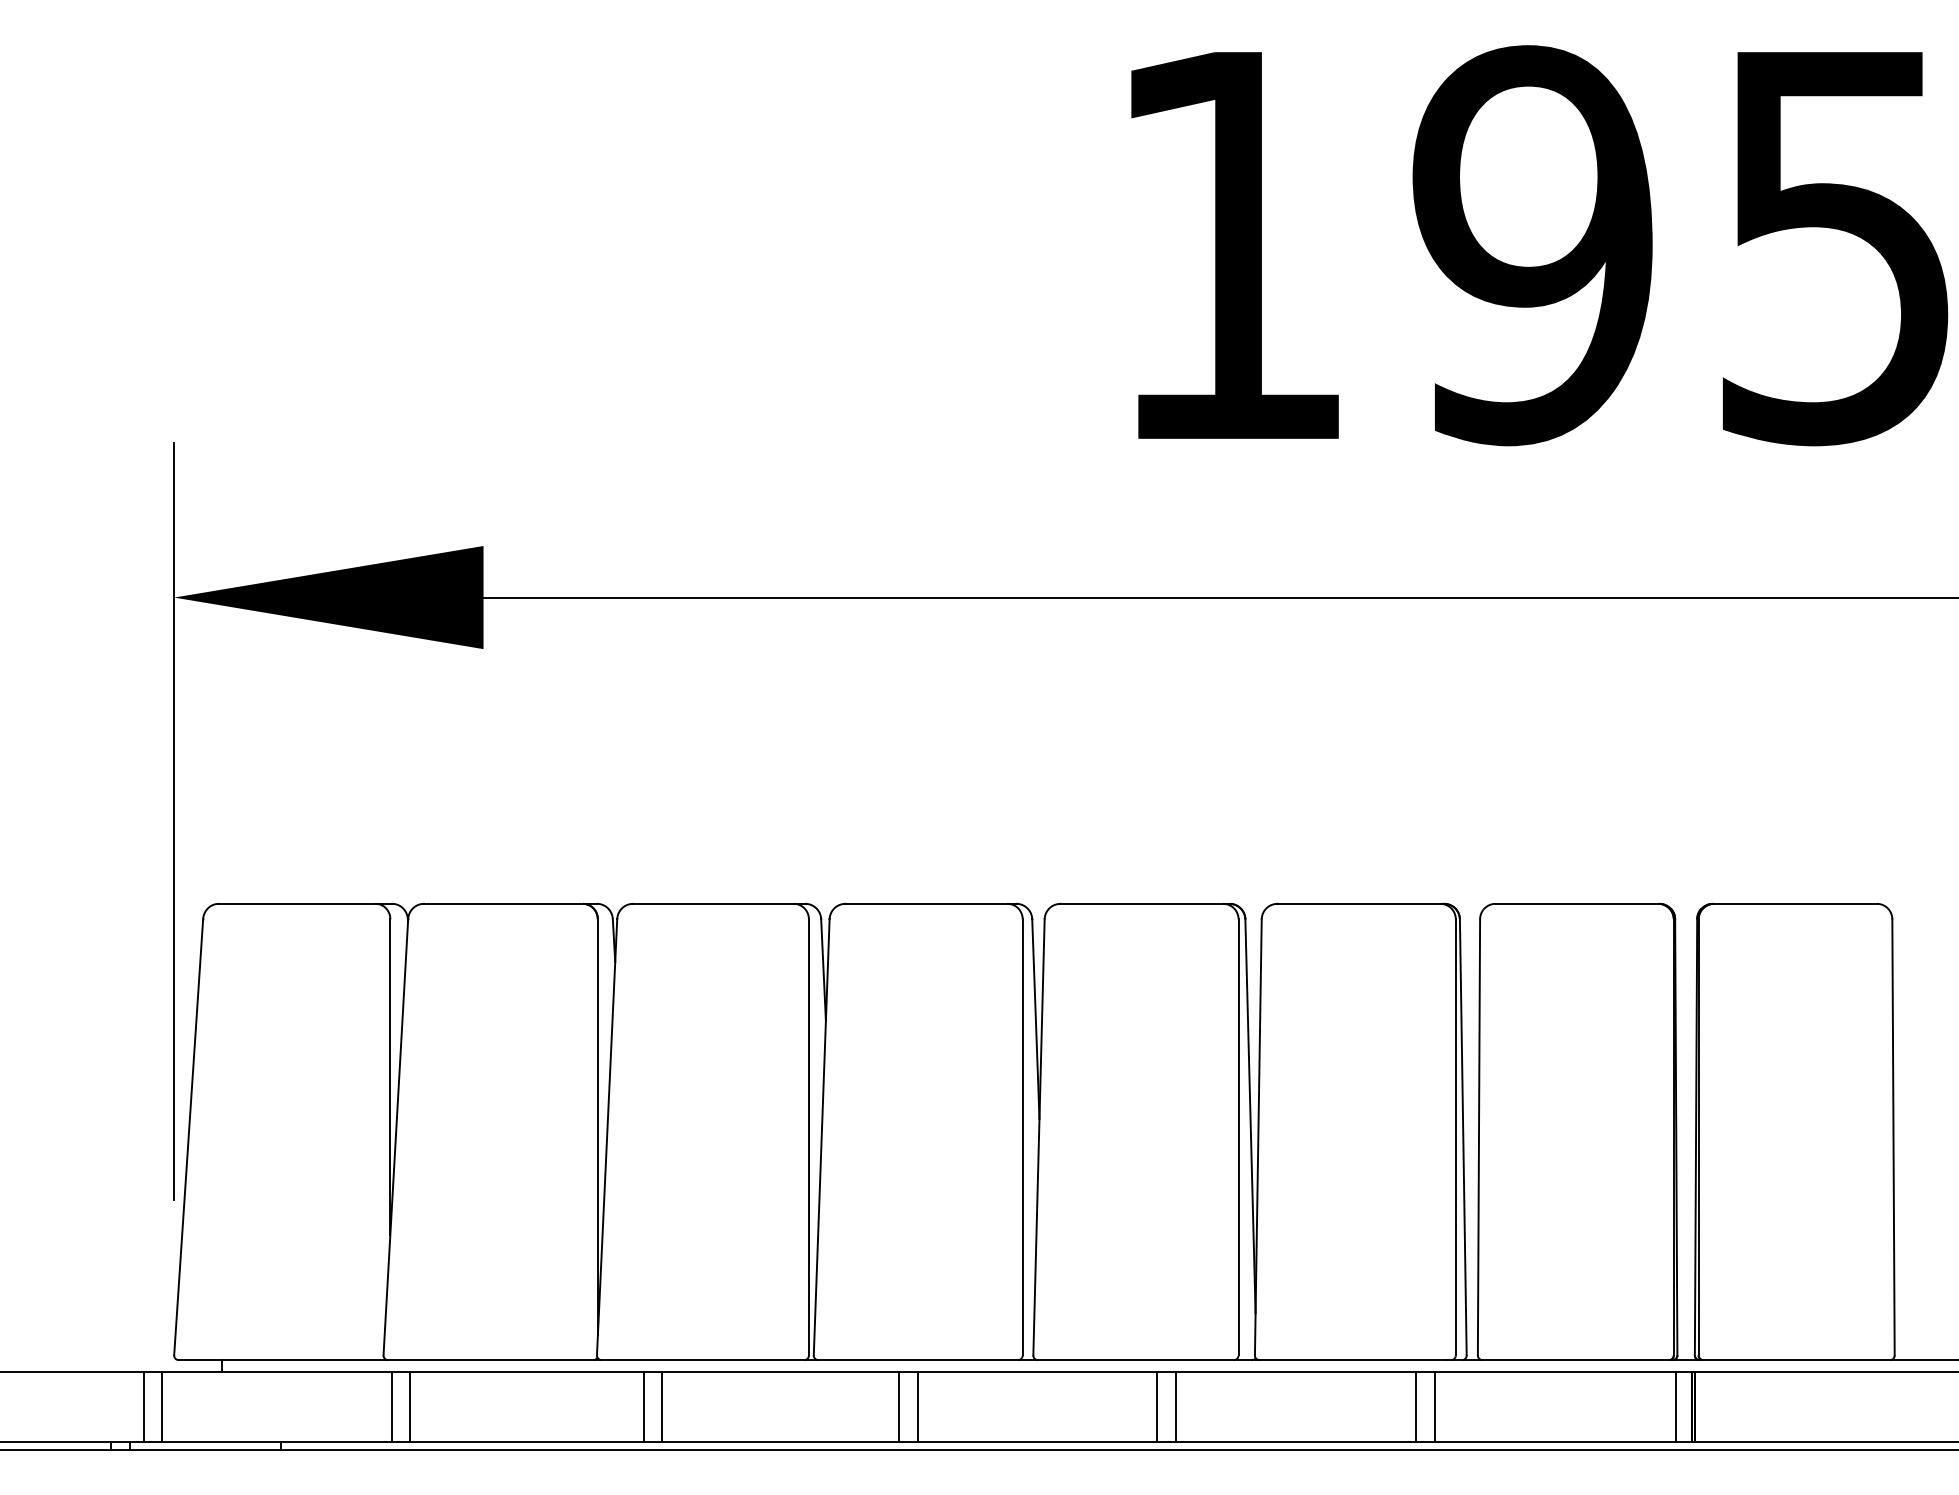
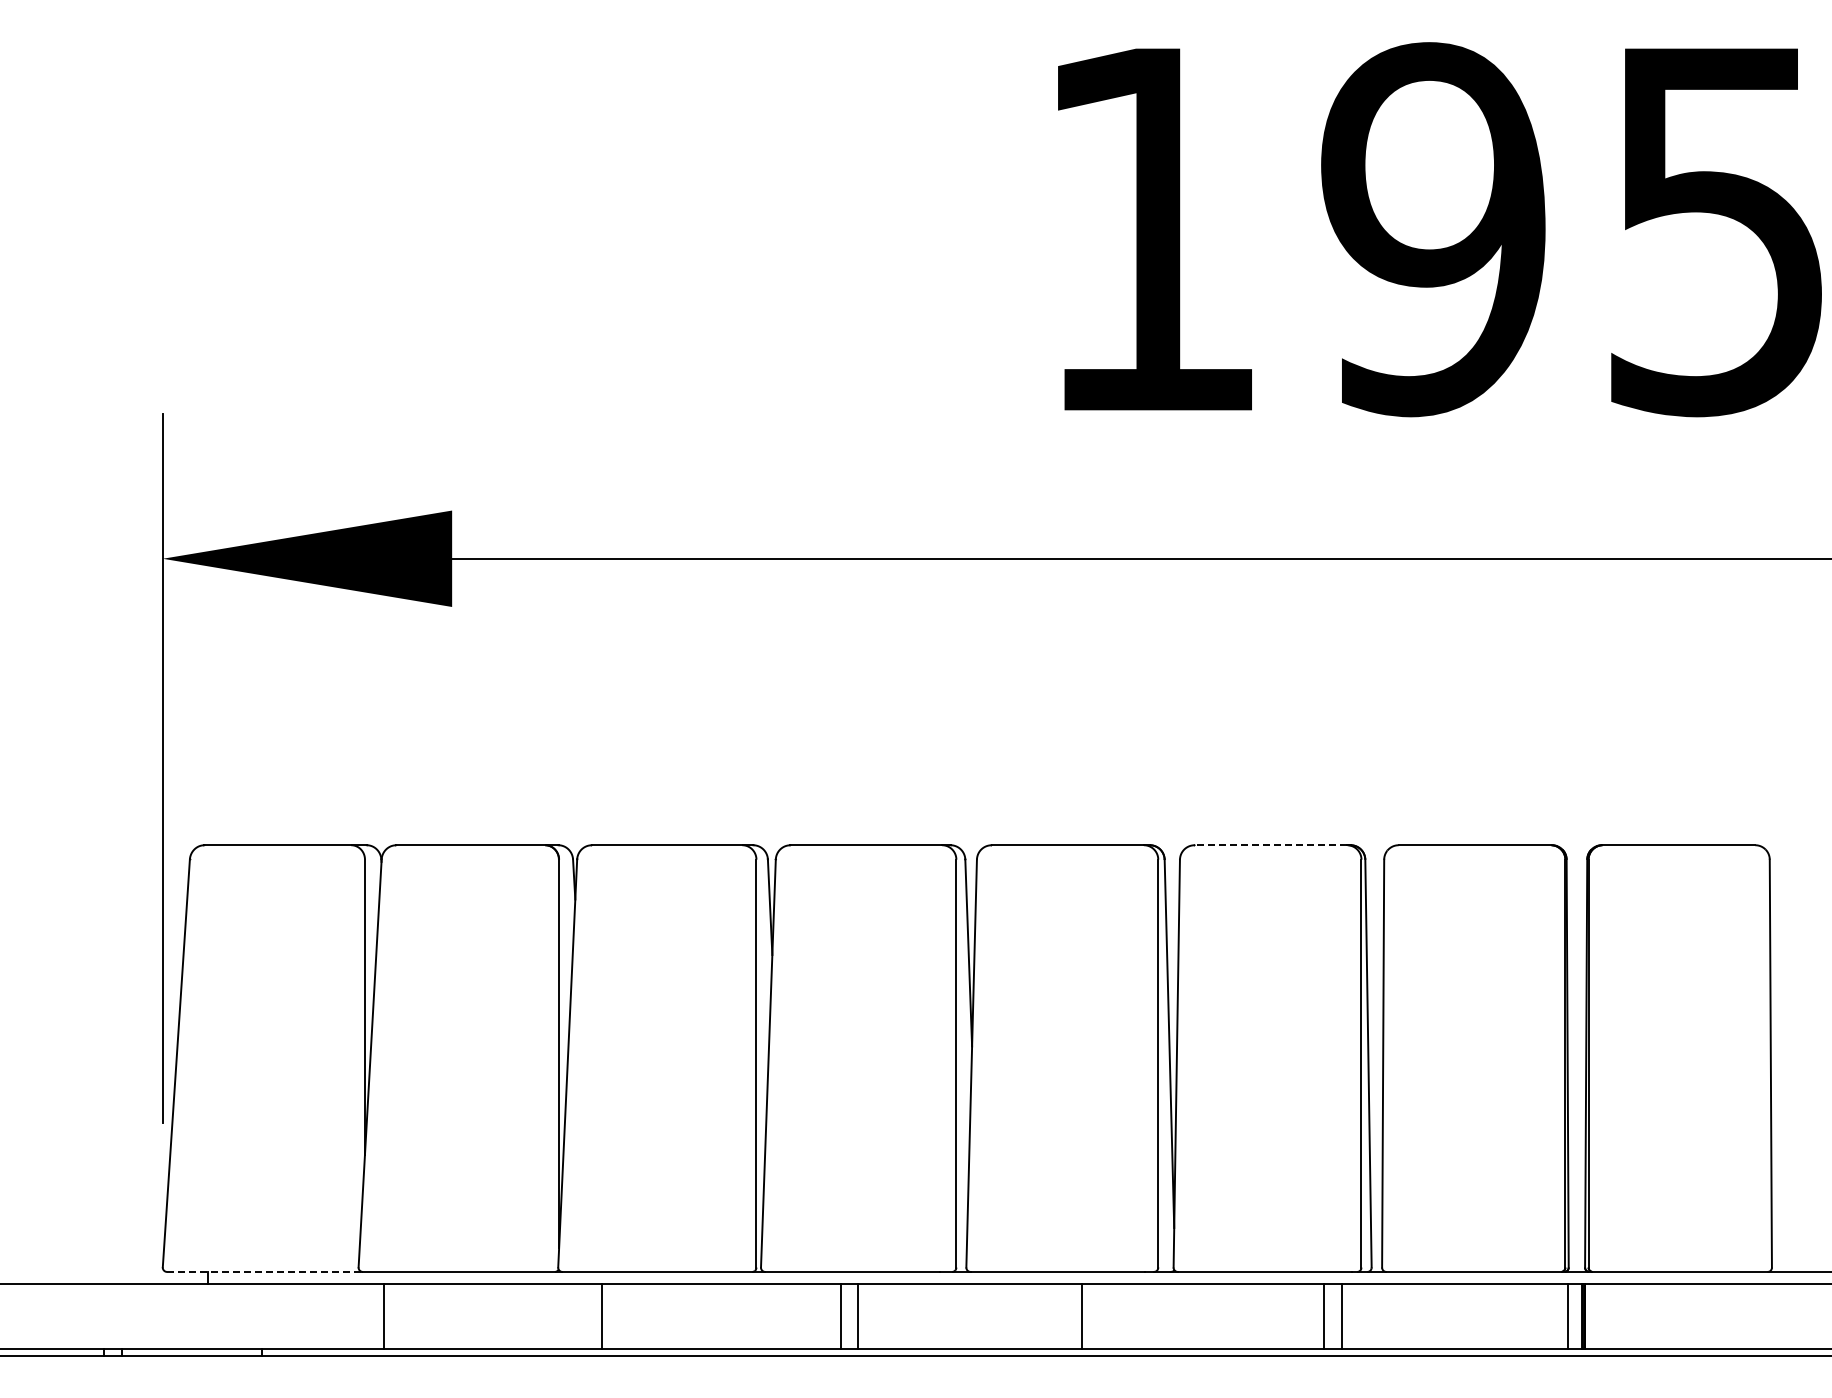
line: (1358, 904) -> (1270, 845), solid -> dashed
line: (282, 1359) -> (264, 1271), solid -> dashed
line: (143, 1406) -> (134, 1315), removed
line: (162, 1406) -> (151, 1315), removed
line: (391, 1406) -> (366, 1315), removed
line: (662, 1406) -> (619, 1315), removed
line: (1175, 1406) -> (1099, 1315), removed

